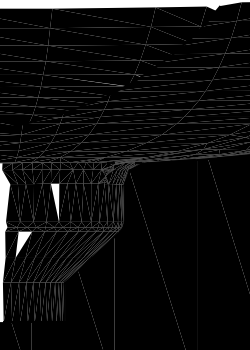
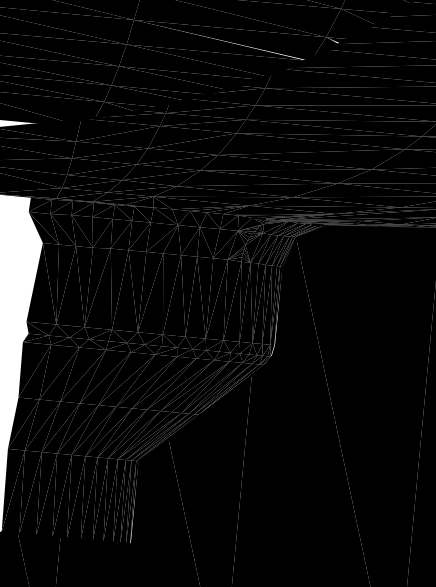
fill: (54, 202) -> (132, 290), added
fill: (23, 244) -> (58, 372), added

